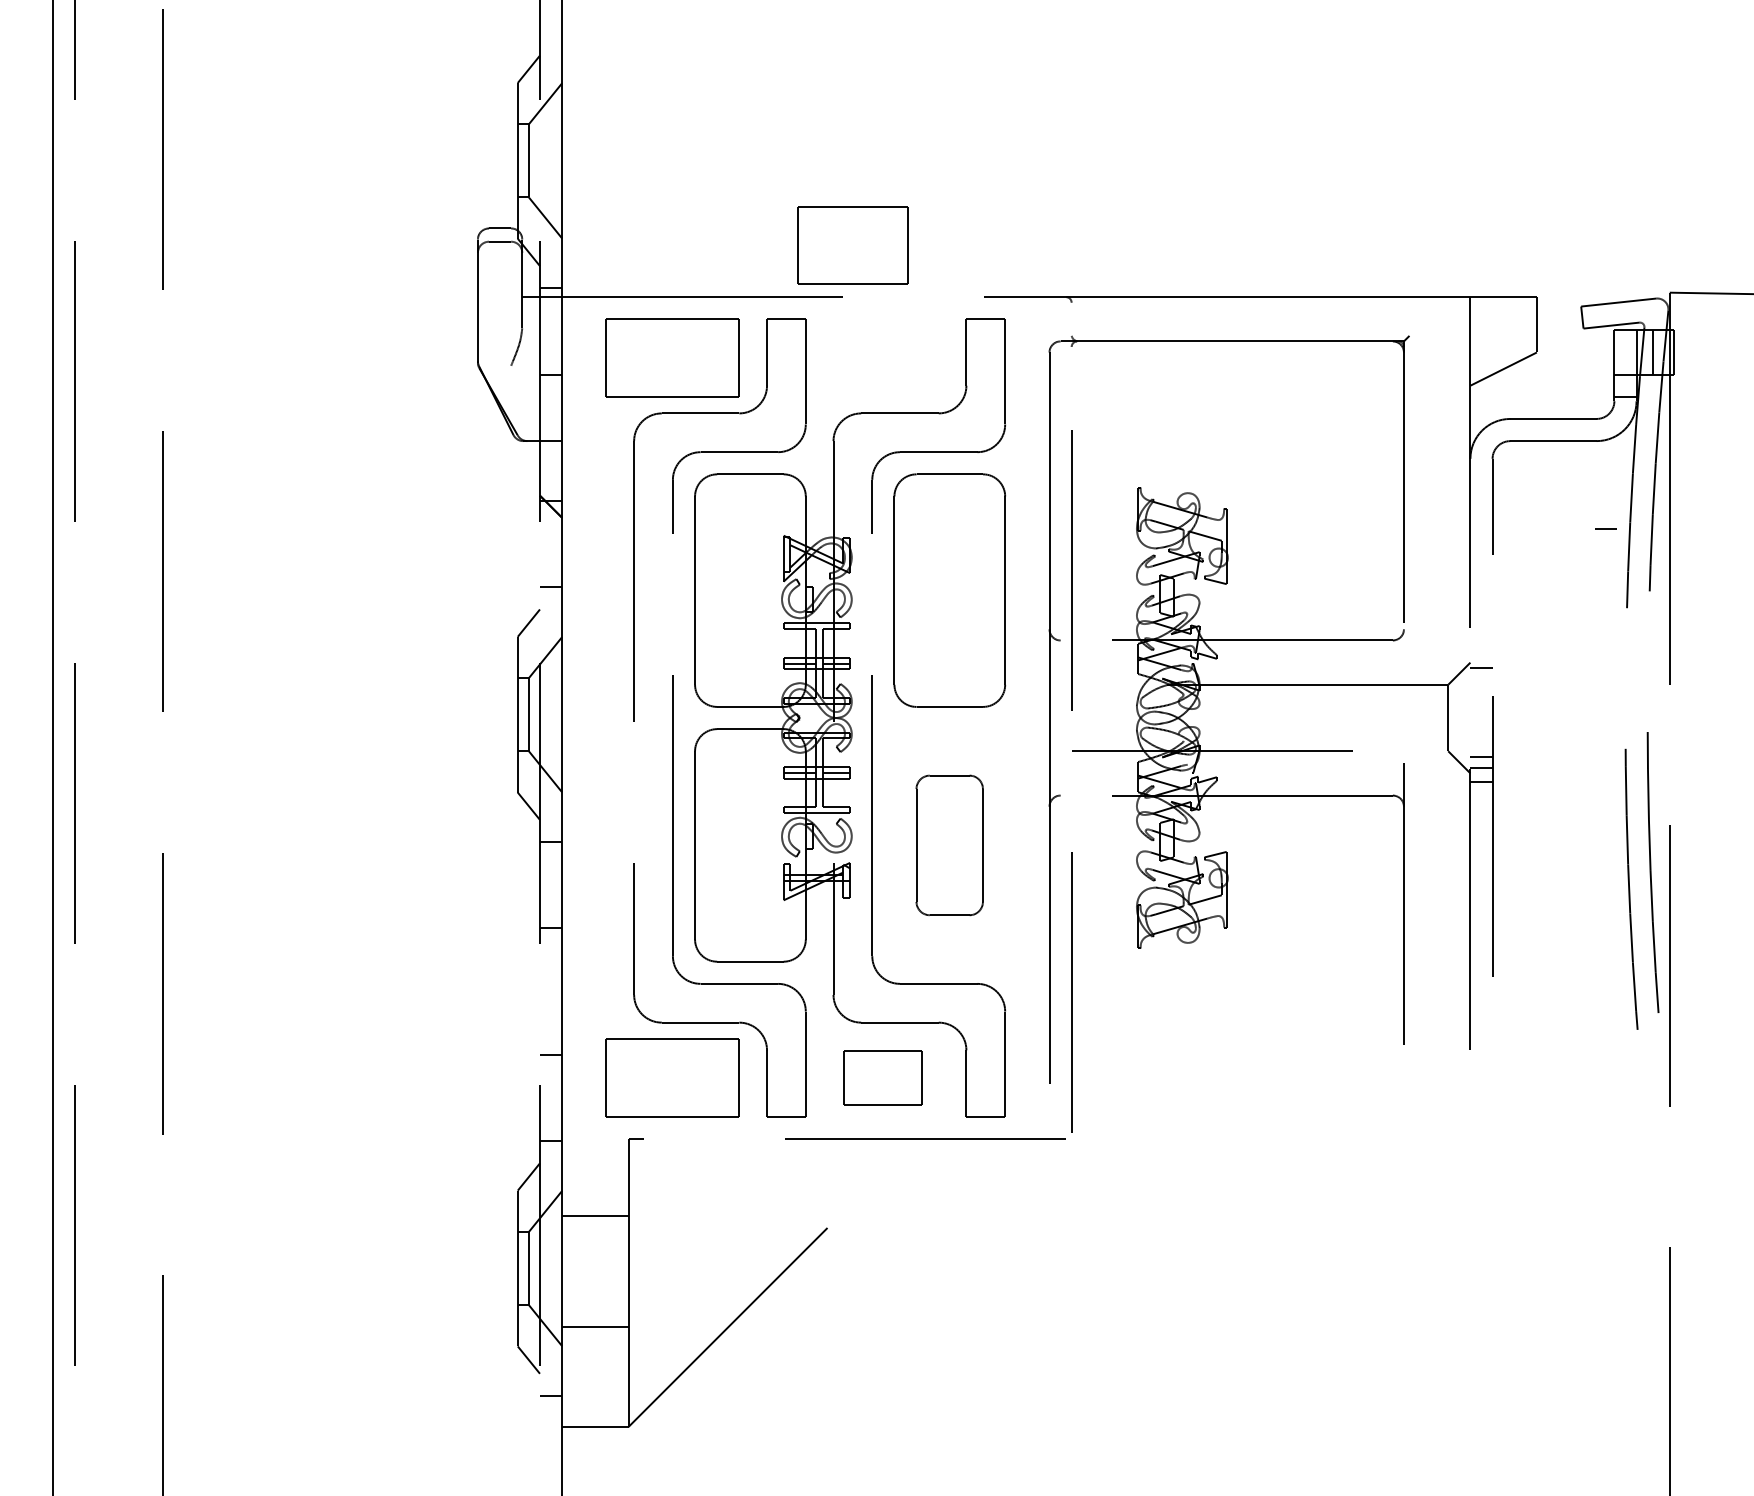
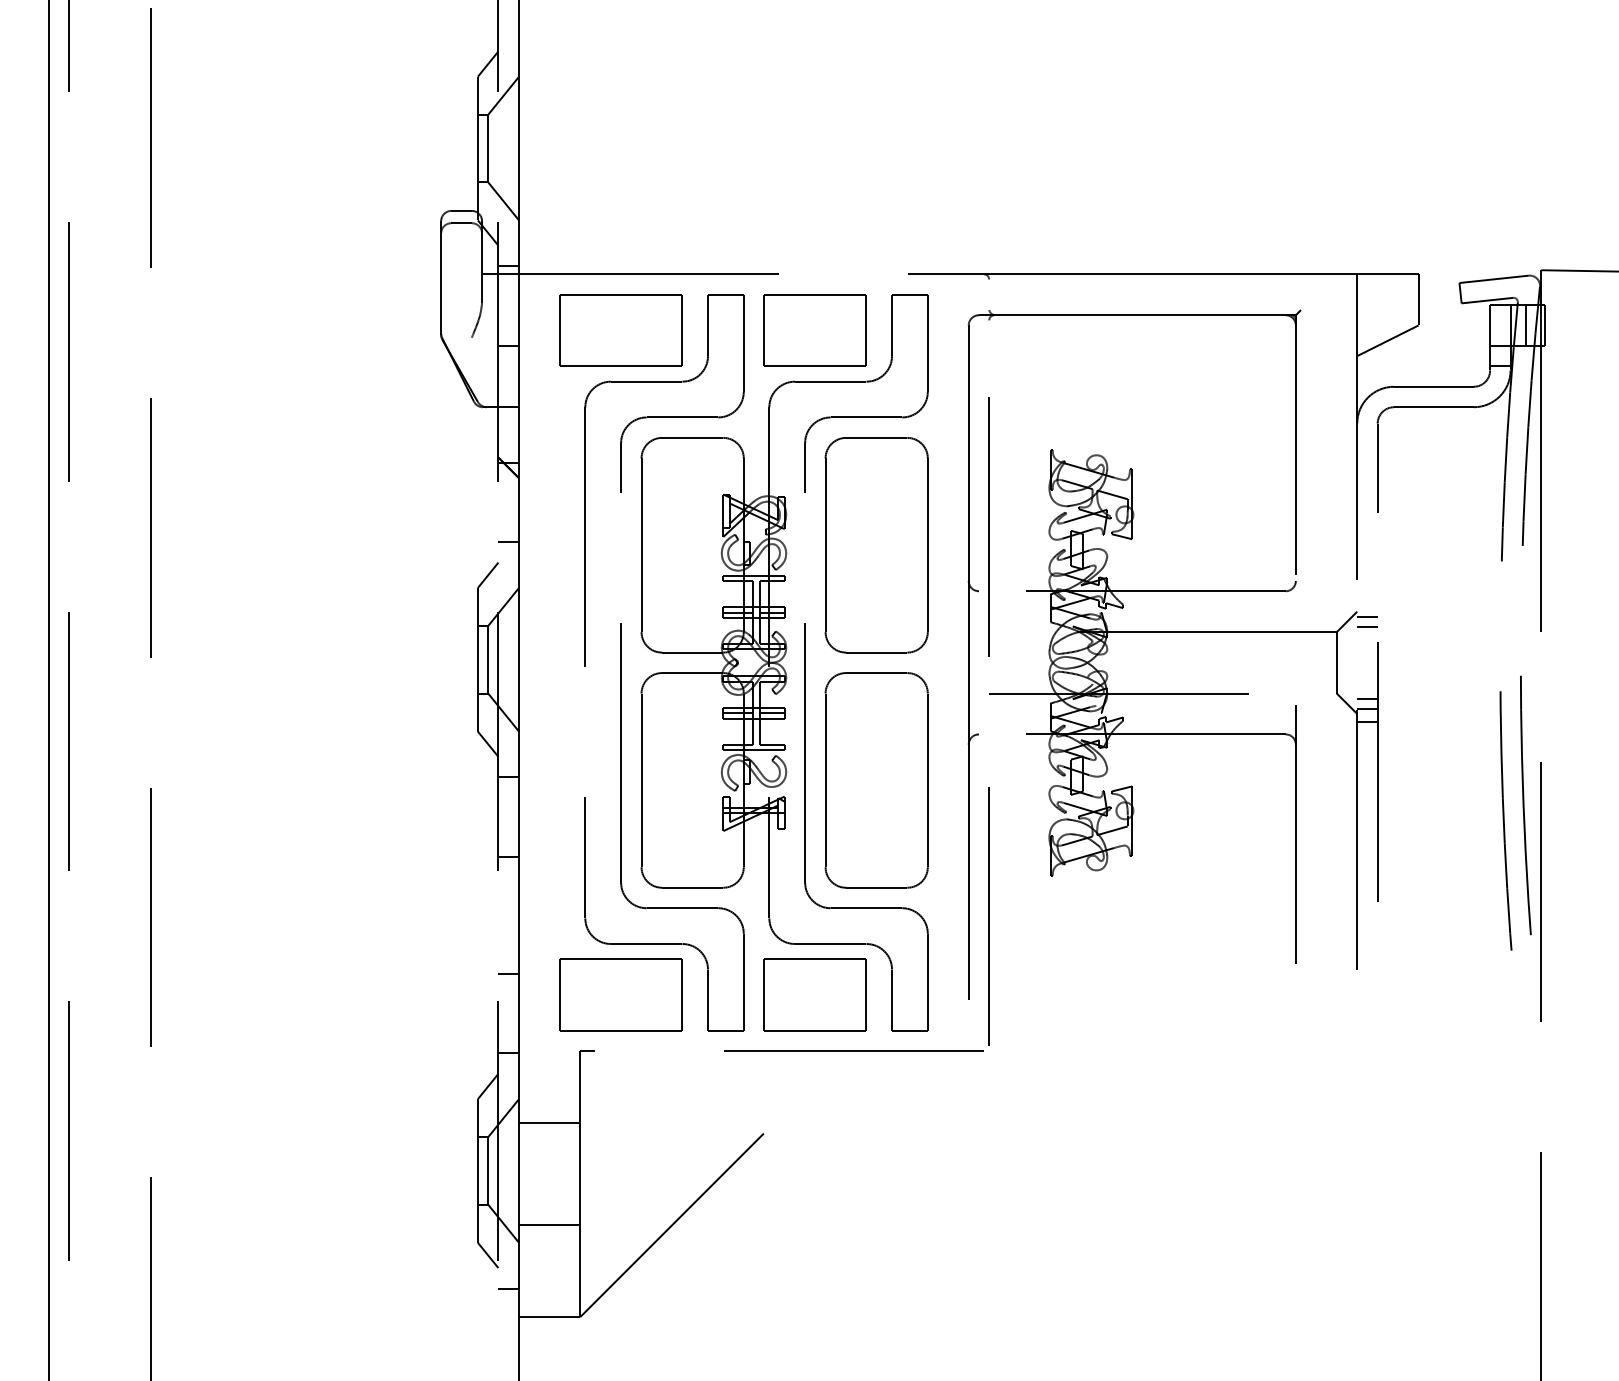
part: (852, 245) -> (814, 330), moved
line: (1606, 528) -> (1367, 626), moved
part: (949, 845) -> (876, 780), size x1.67
part: (882, 1077) -> (814, 994), size x1.43

